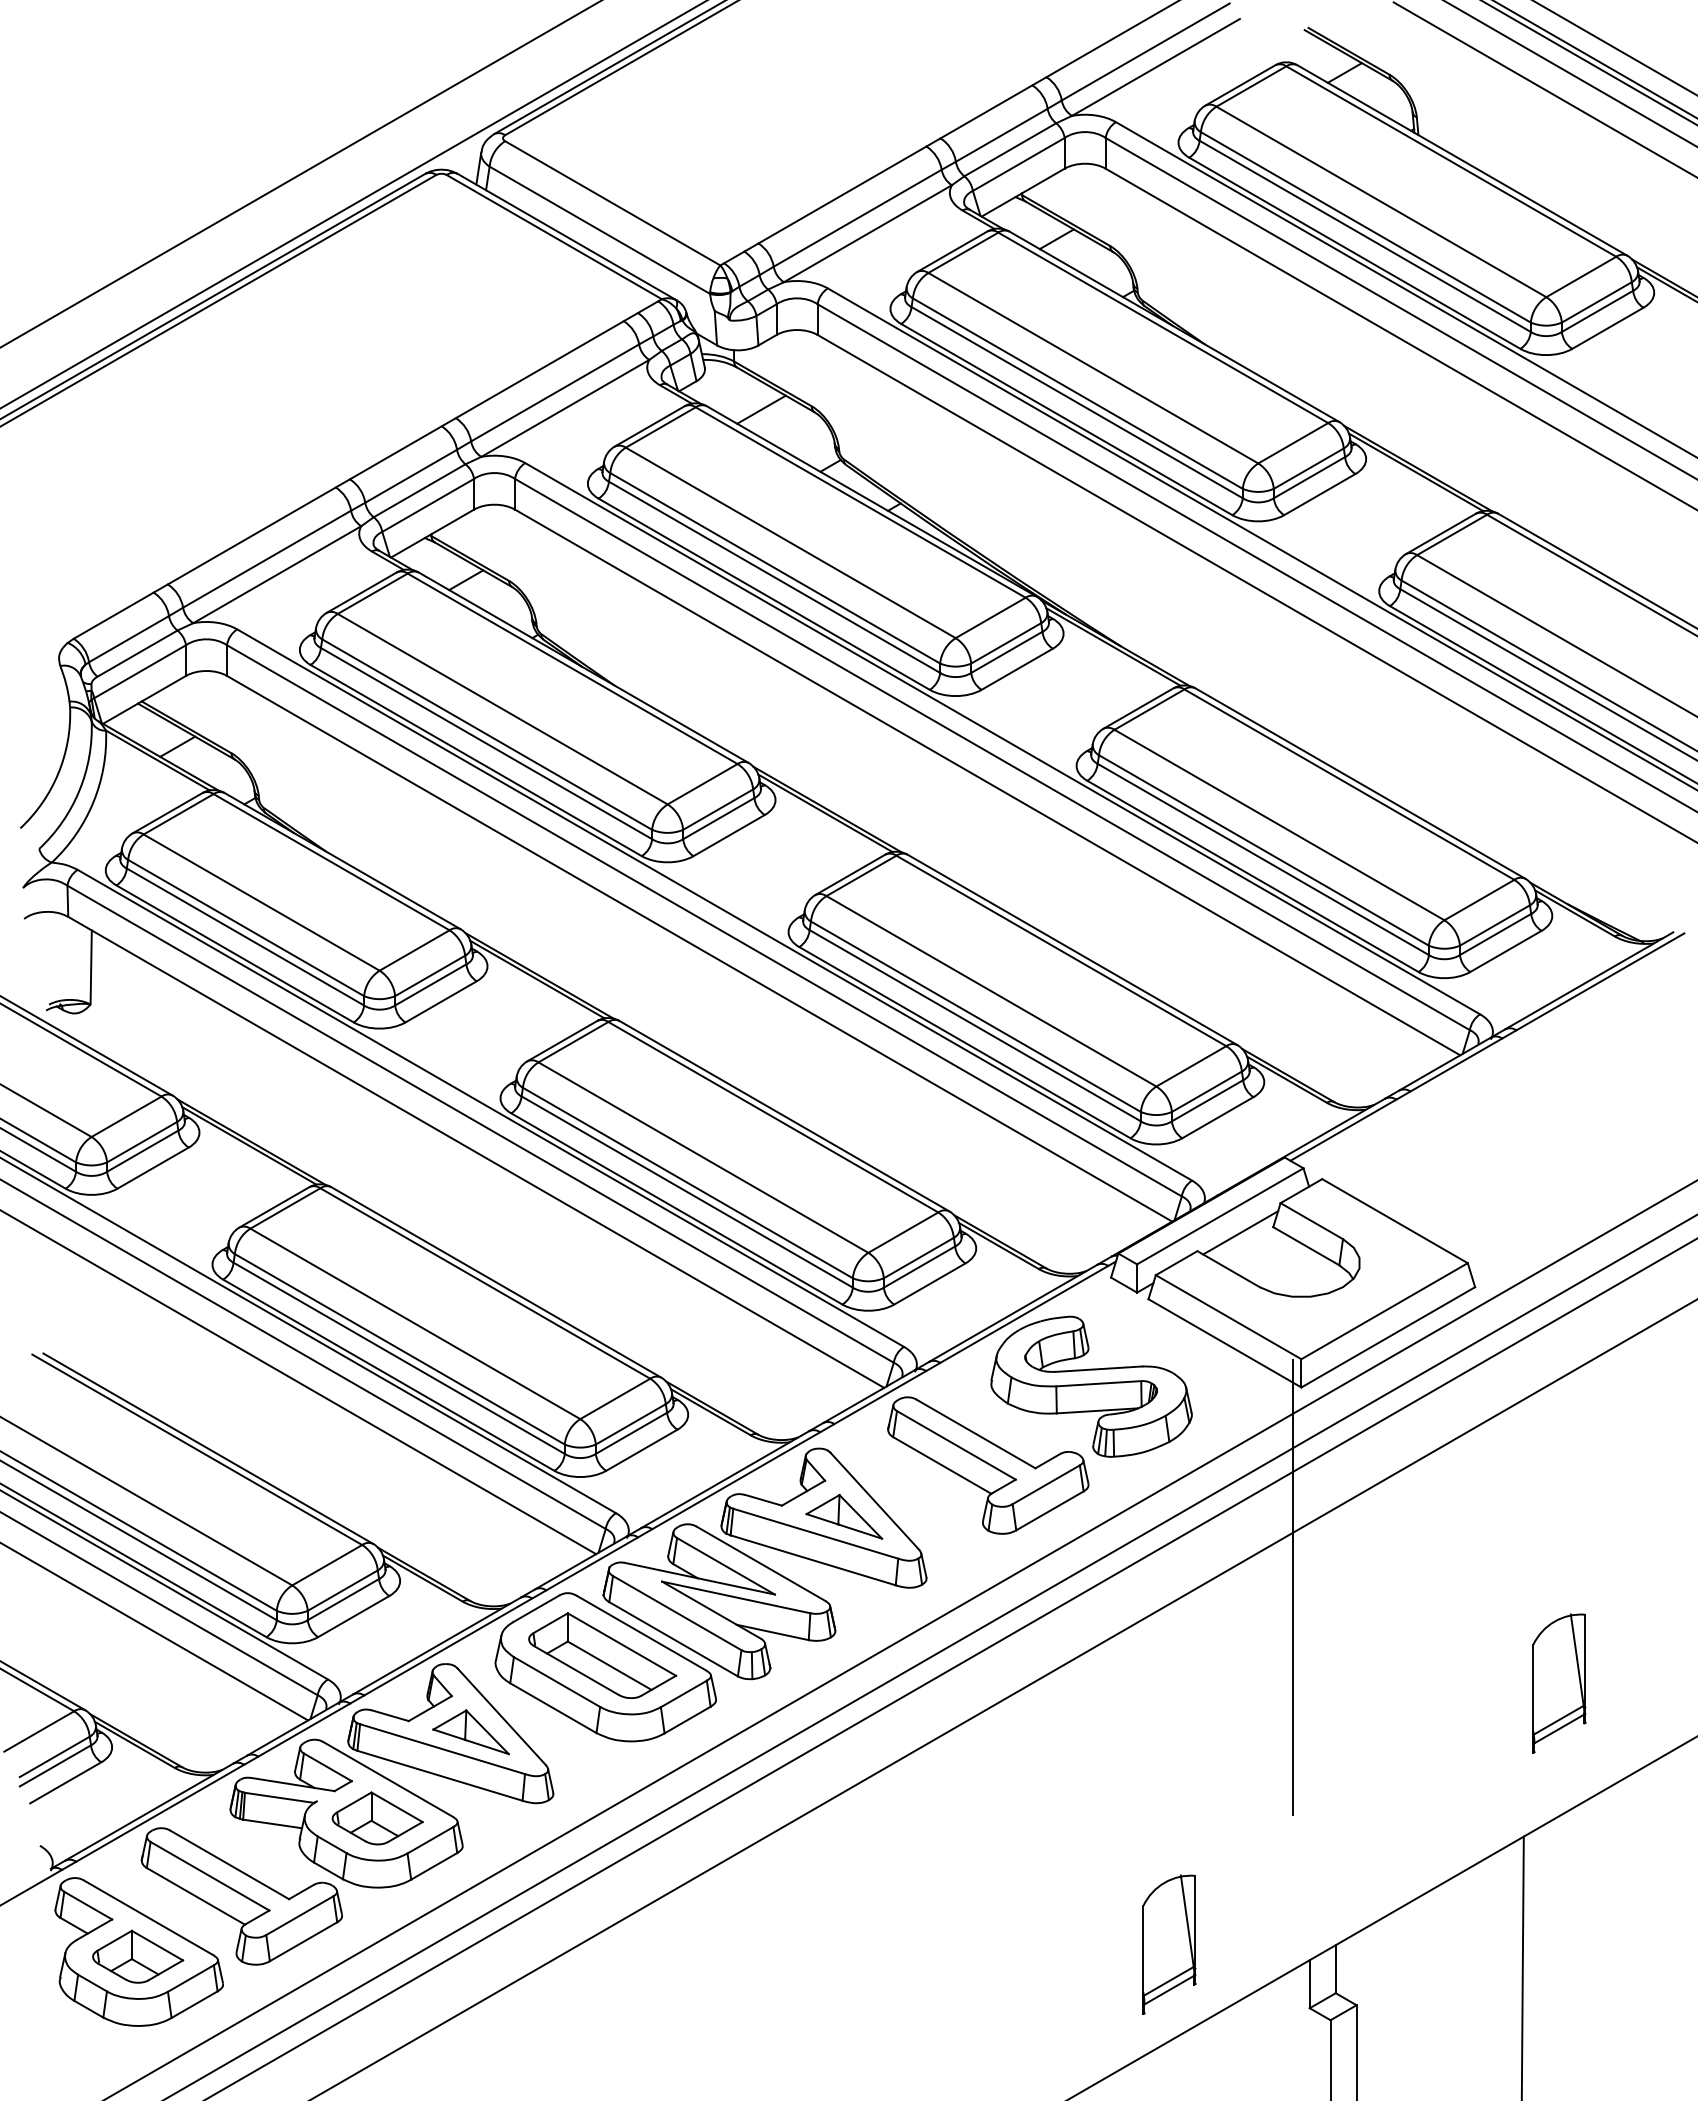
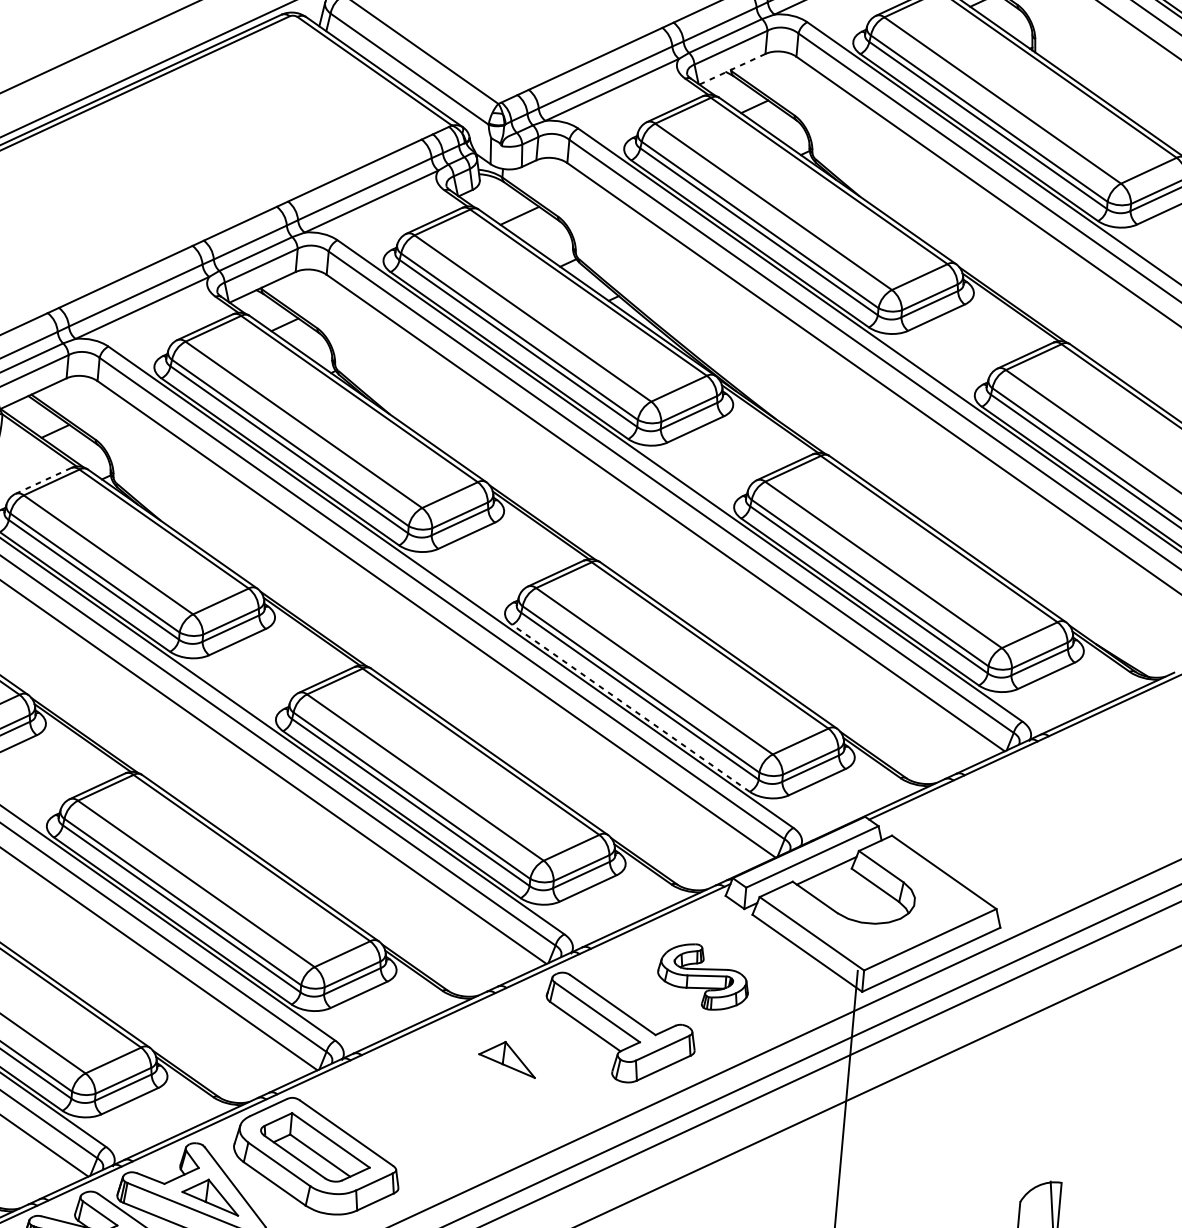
line: (1023, 192) -> (732, 69), solid -> dashed
line: (167, 813) -> (43, 481), solid -> dashed
line: (964, 1042) -> (630, 708), solid -> dashed
part: (1091, 1386) -> (703, 976), size x0.6
part: (764, 1563) -> (444, 1088), removed

